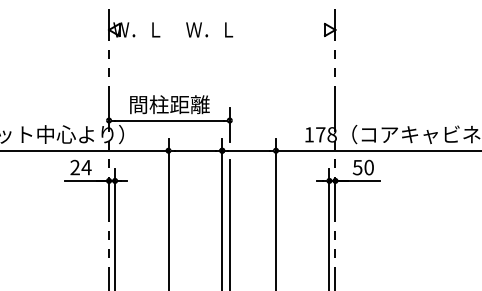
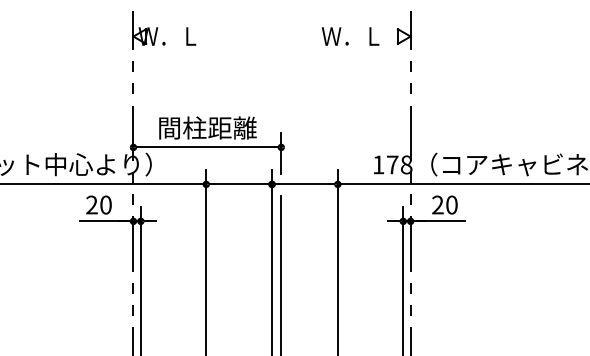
text: (209, 29) -> (350, 36), moved
text: (86, 167) -> (105, 204), 24 -> 20
text: (357, 167) -> (437, 204), 50 -> 20

